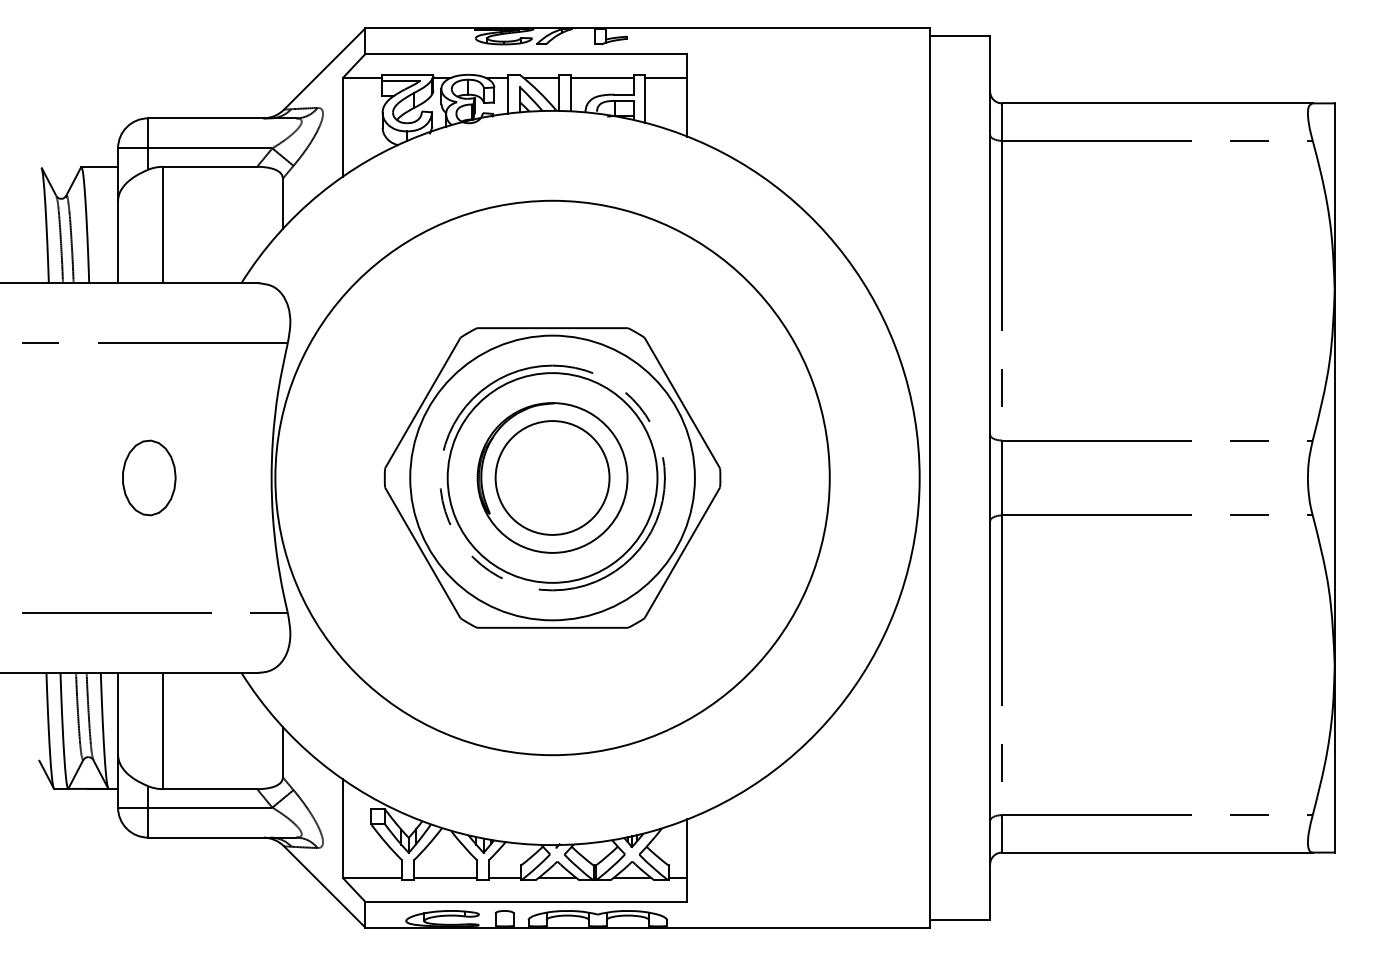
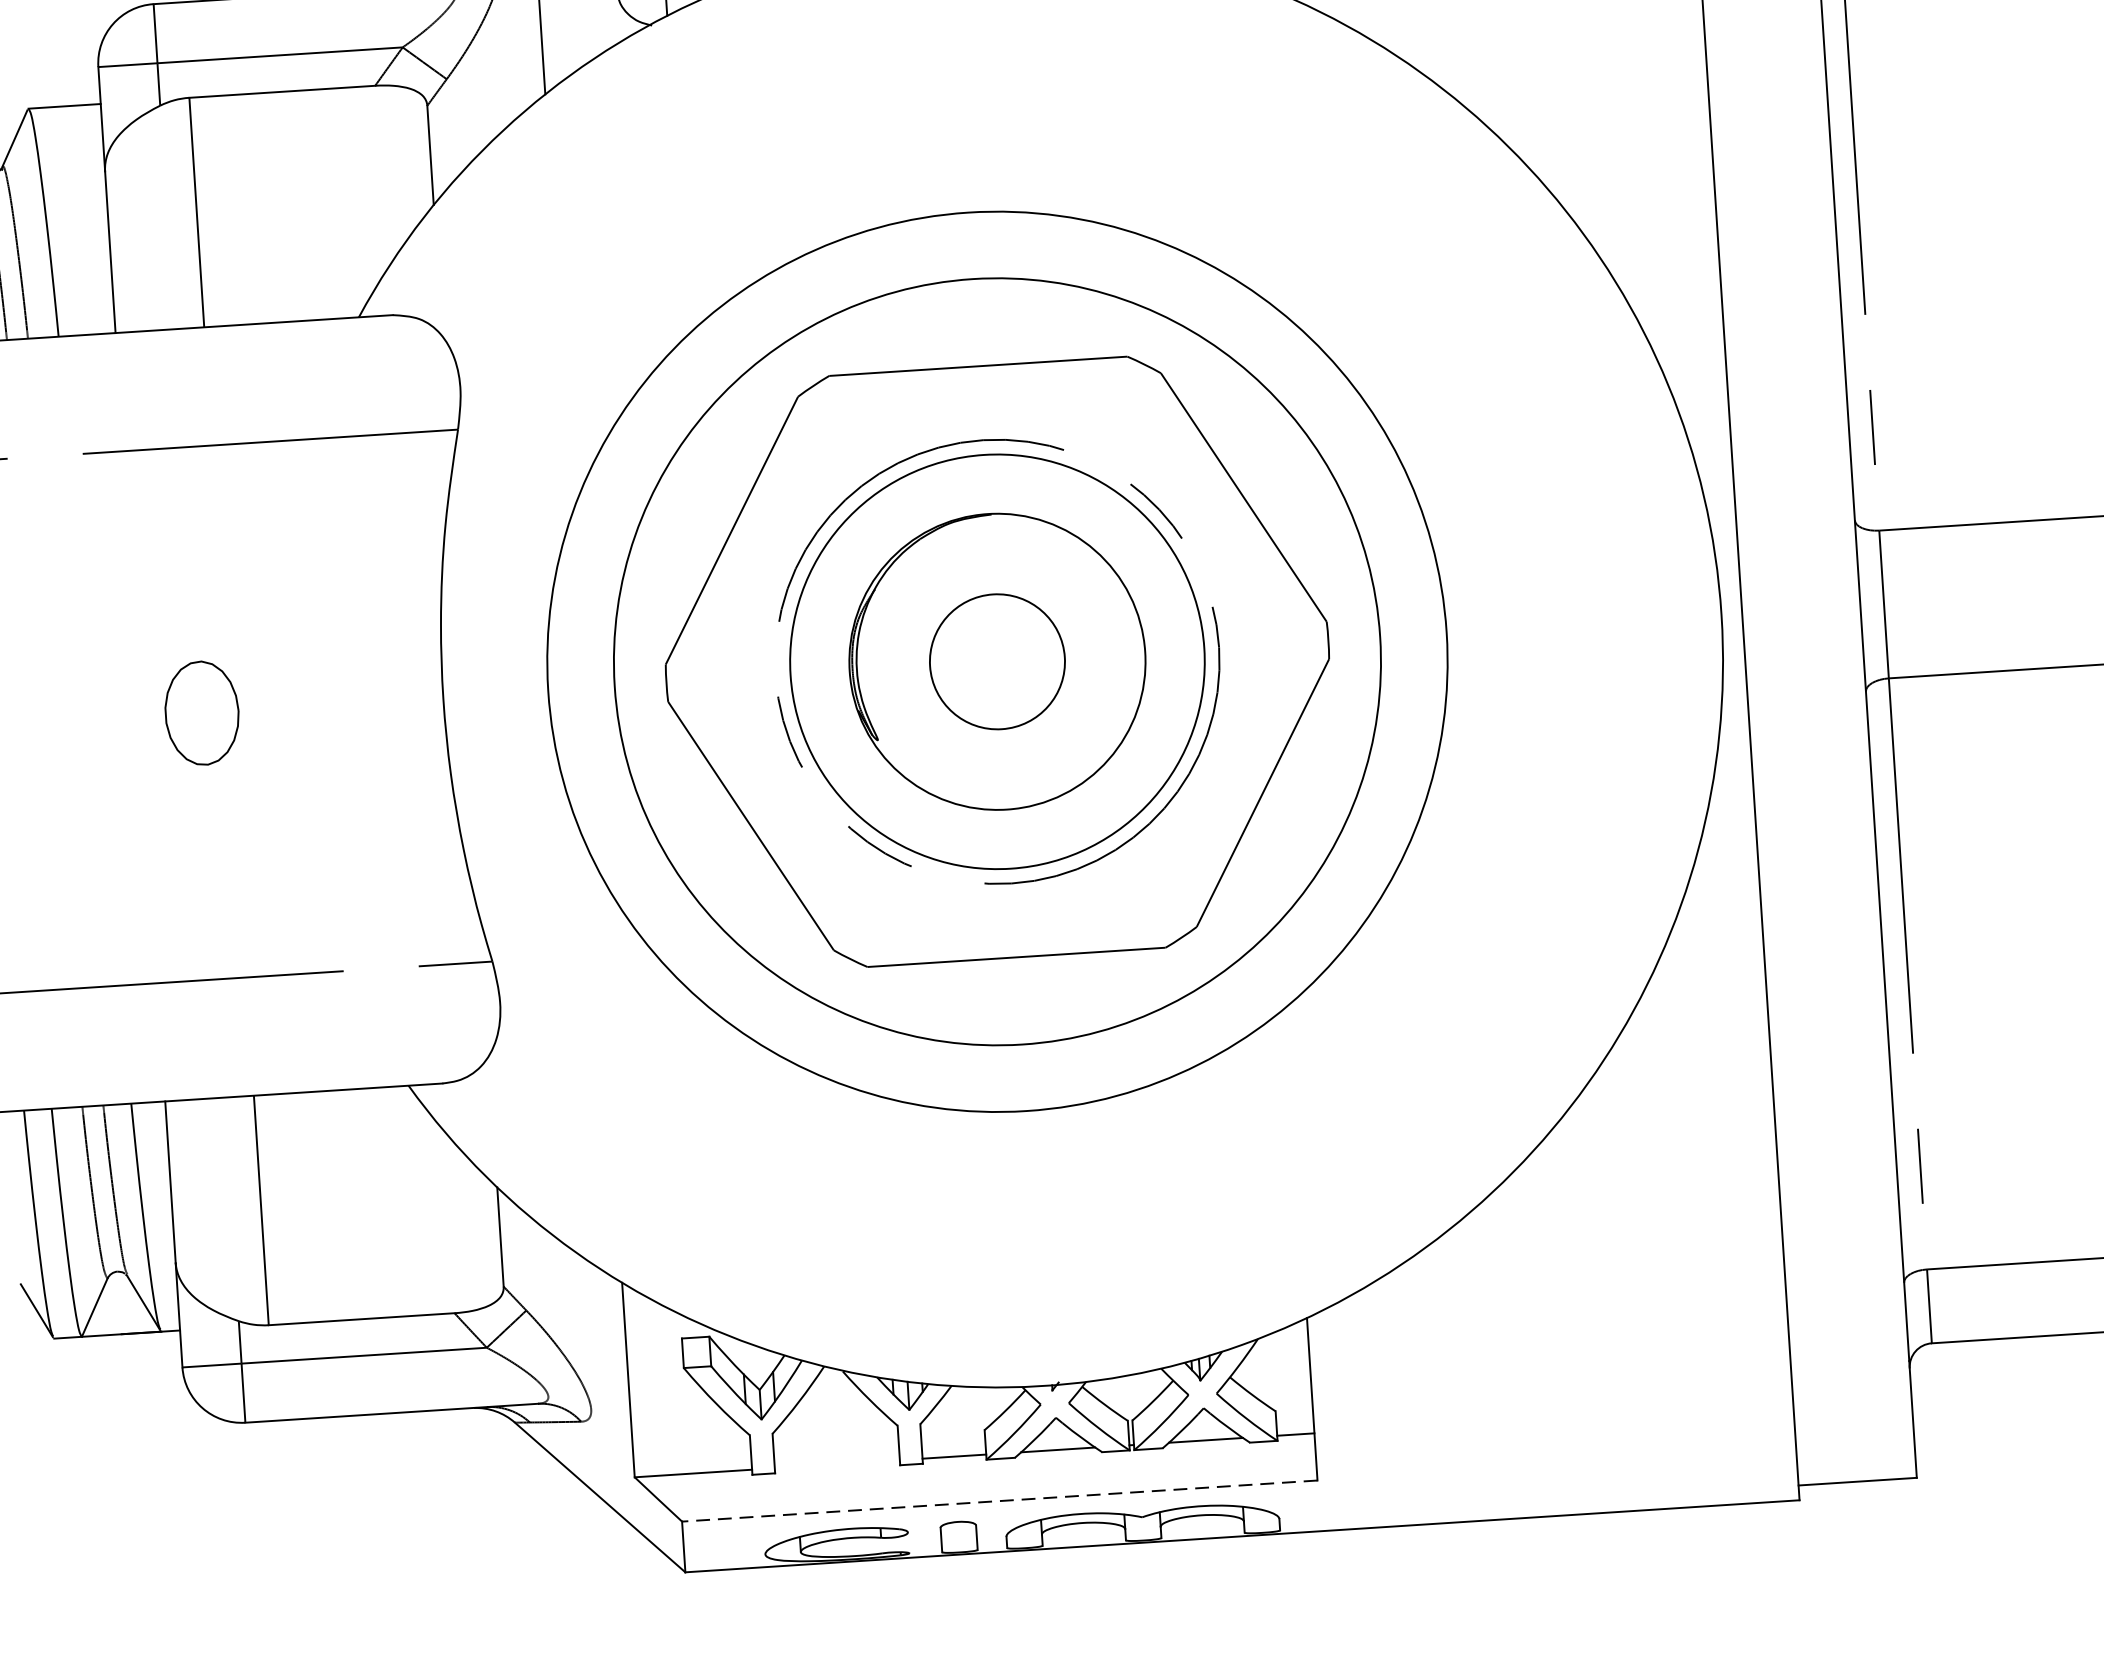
part: (149, 477) -> (202, 712), size x0.7
circle: (552, 477) -> (997, 660), size x0.6
circle: (552, 477) -> (997, 660), size x0.7
circle: (552, 477) -> (997, 660), size x1.6
line: (445, 877) -> (837, 1463), removed
line: (525, 901) -> (998, 1500), solid -> dashed

